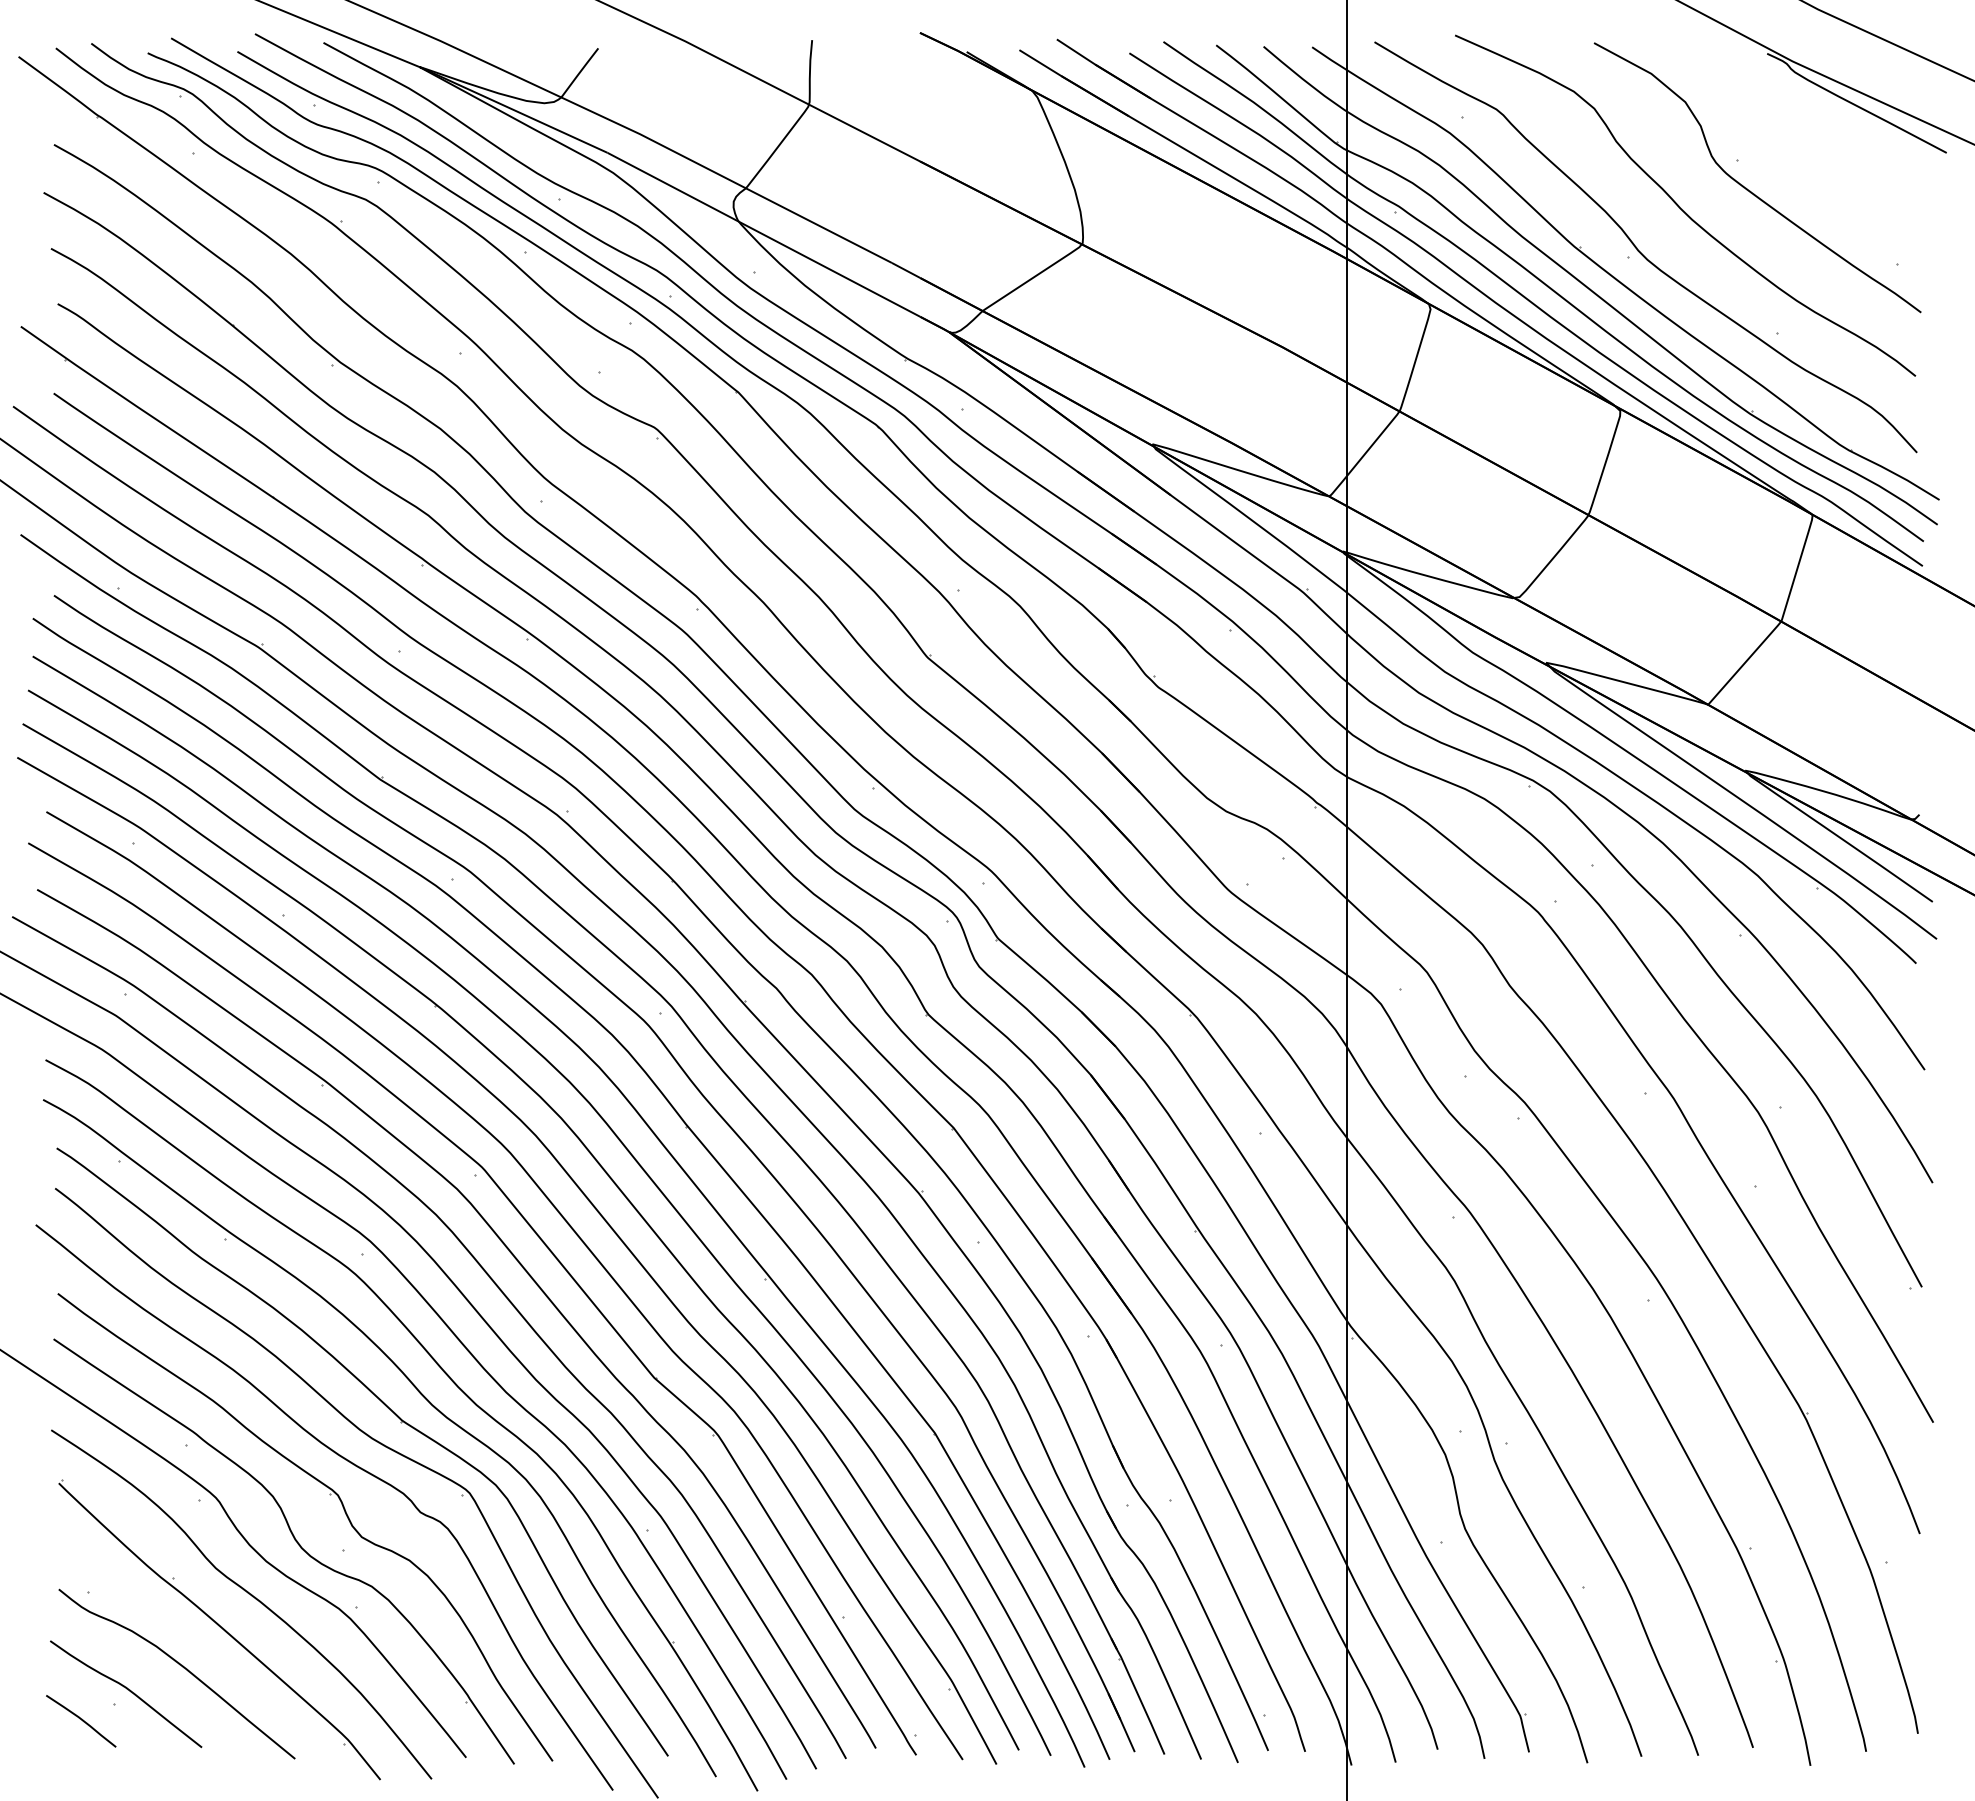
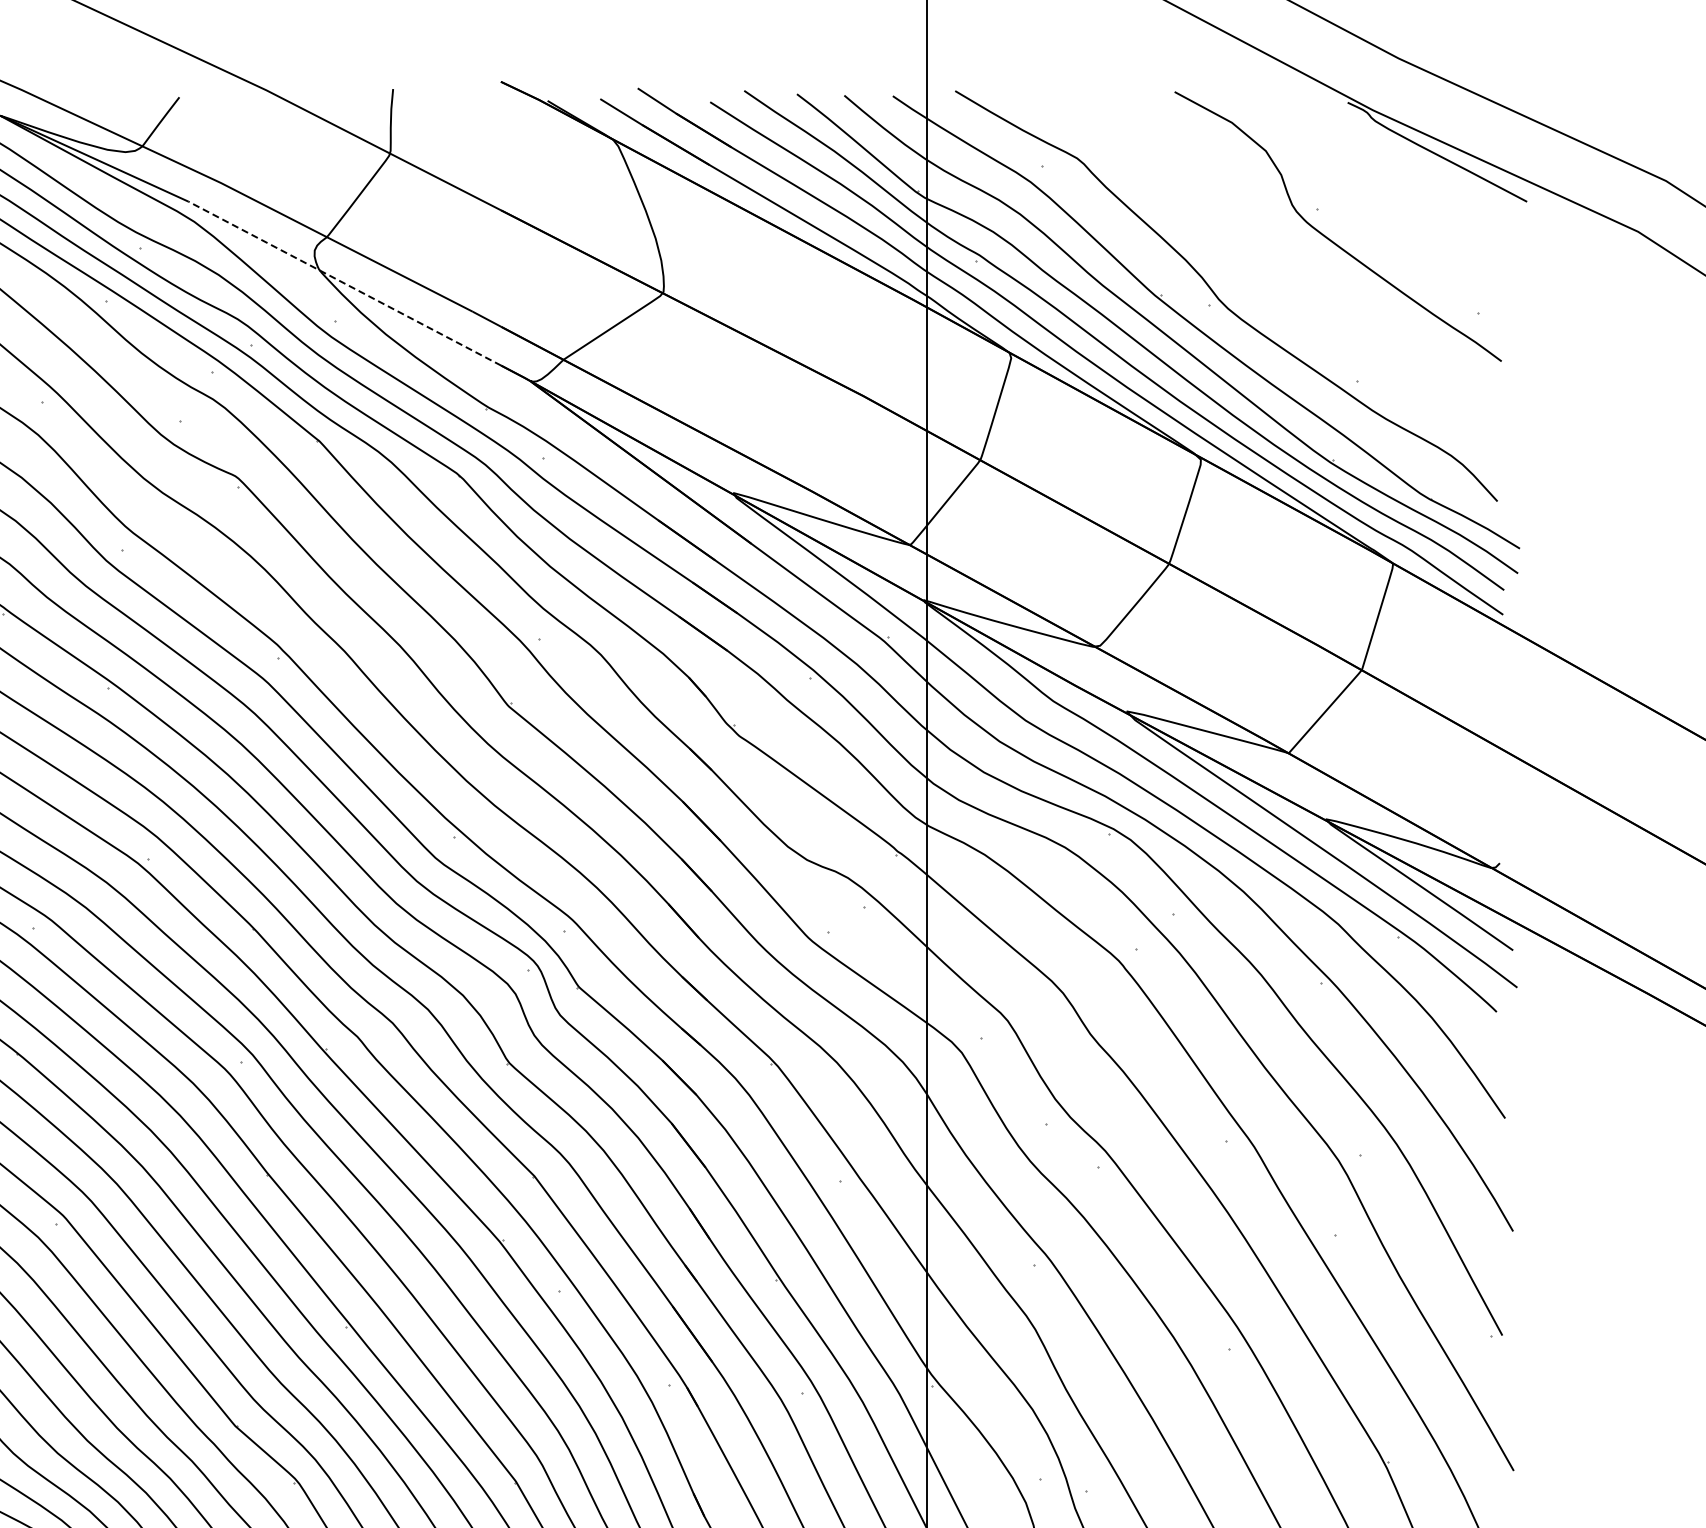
curve: (1681, 208) -> (1262, 257), removed
line: (763, 234) -> (344, 283), solid -> dashed

